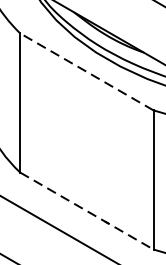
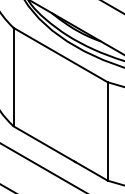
line: (86, 71) -> (60, 54), dashed -> solid
line: (88, 211) -> (61, 153), dashed -> solid

